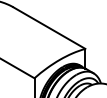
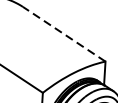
line: (49, 28) -> (64, 34), solid -> dashed

